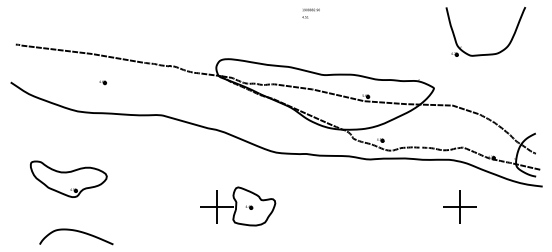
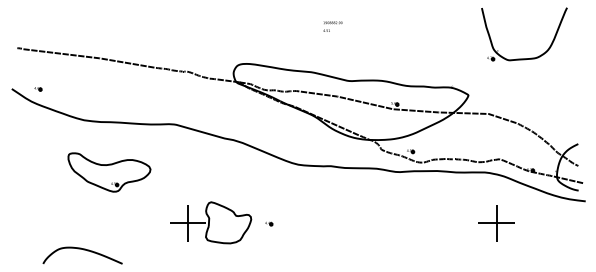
text: (310, 13) -> (332, 26), moved
part: (103, 82) -> (38, 89), moved
part: (68, 179) -> (109, 172), moved
part: (238, 206) -> (211, 222), moved

